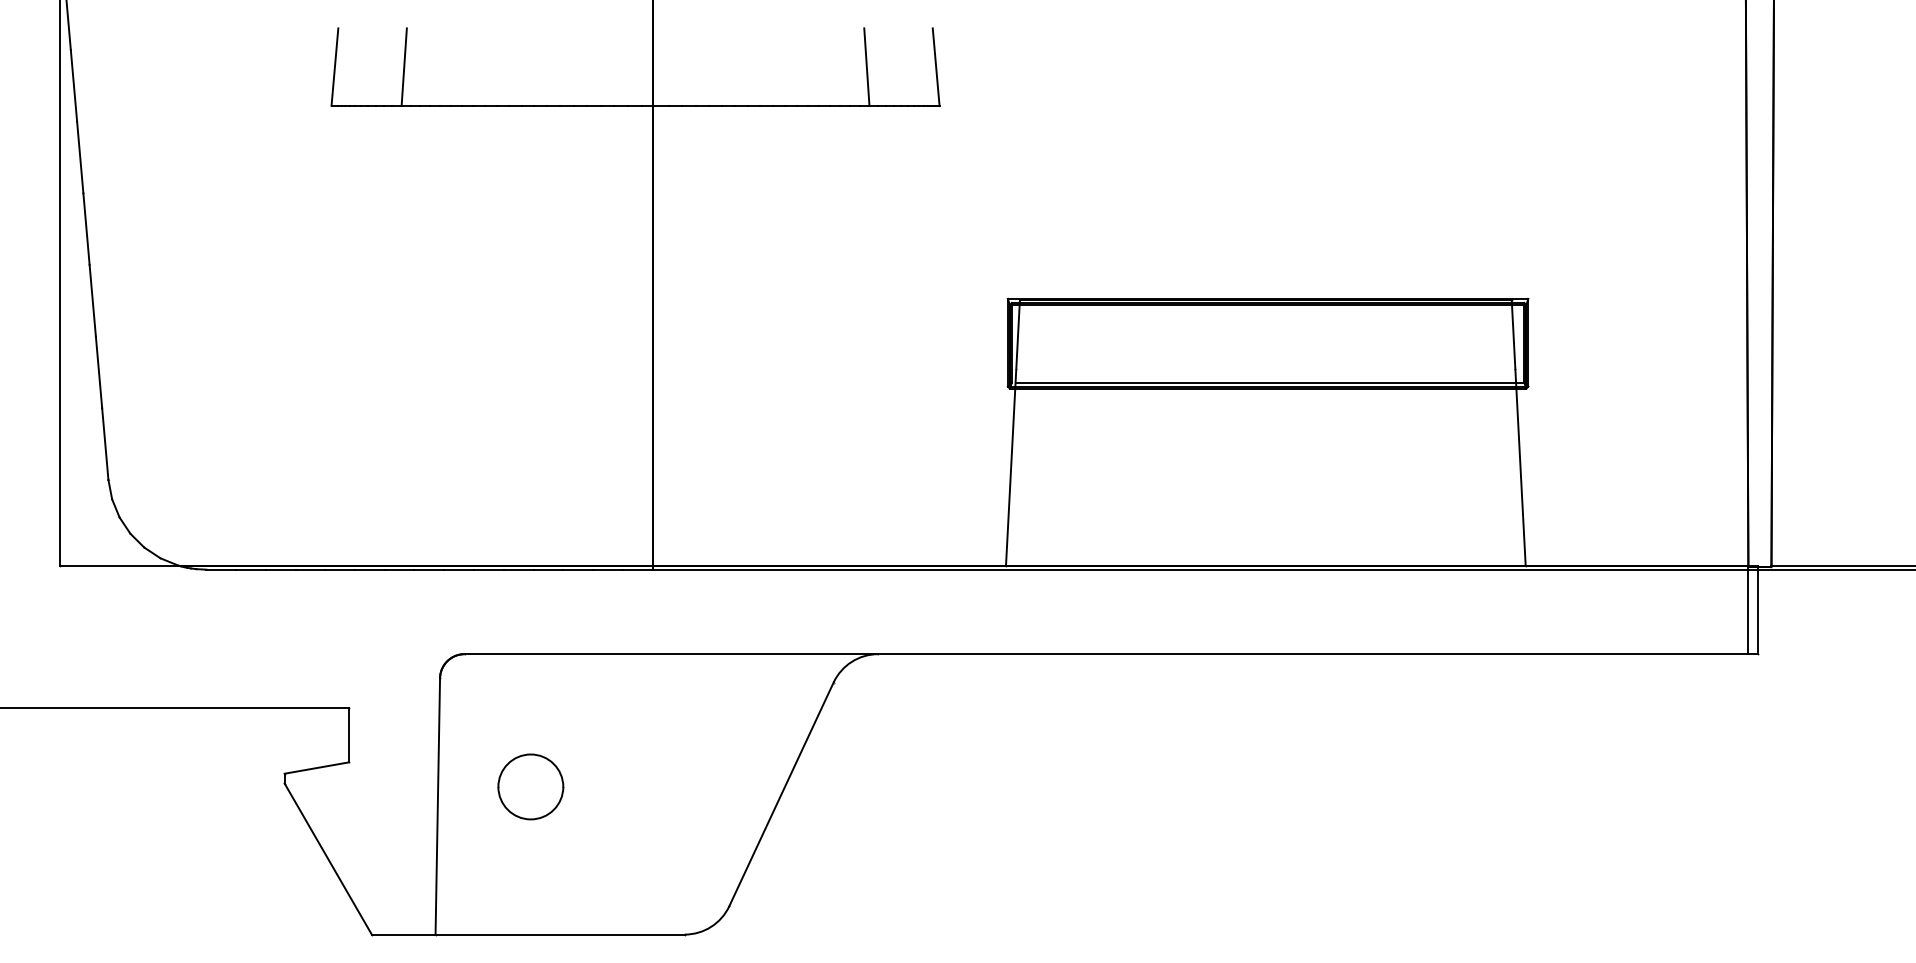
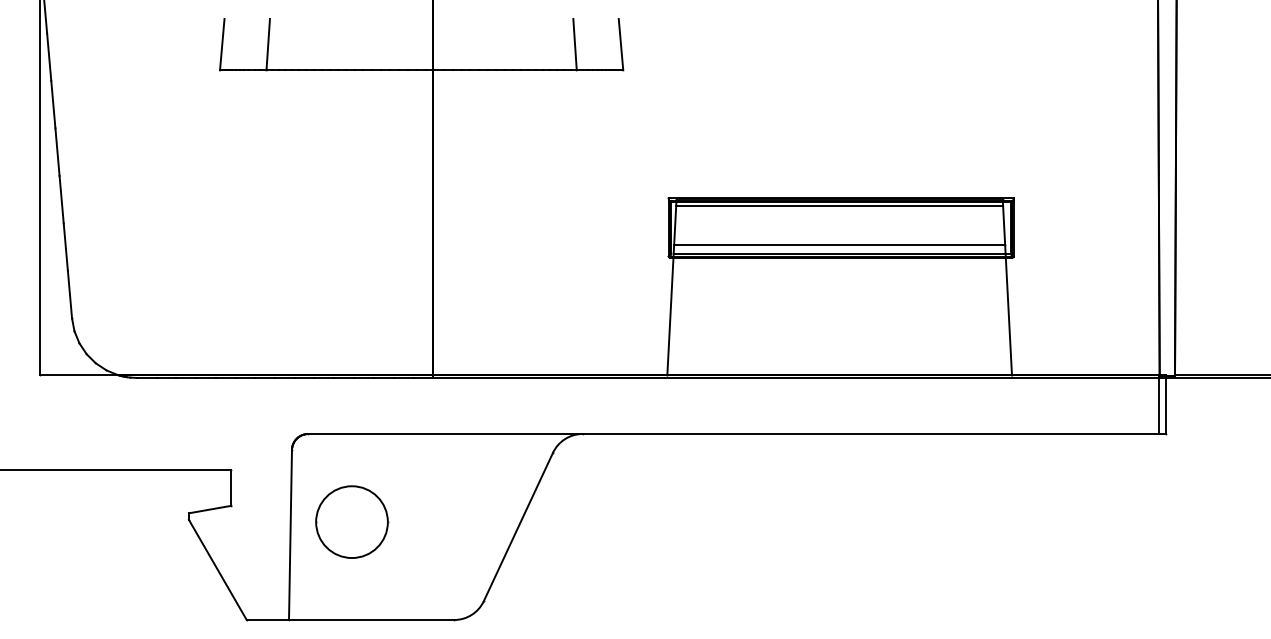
line: (1265, 309) -> (839, 205), added
line: (1265, 368) -> (839, 244), added
part: (531, 786) -> (352, 521), size x1.67

